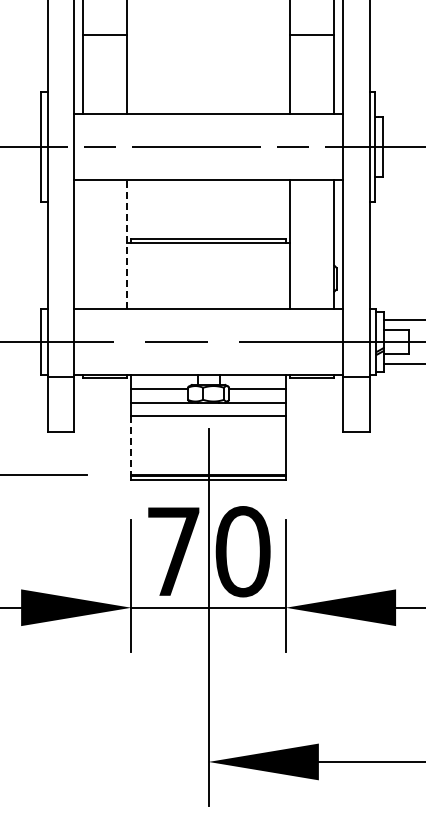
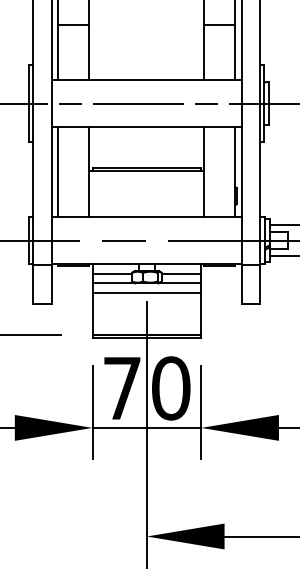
line: (82, 244) -> (58, 172), added
line: (126, 244) -> (89, 172), dashed -> solid
line: (131, 445) -> (92, 313), dashed -> solid

